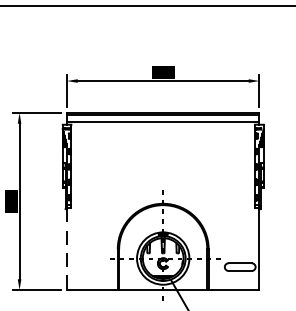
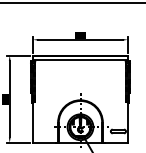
line: (67, 250) -> (33, 123), dashed -> solid

